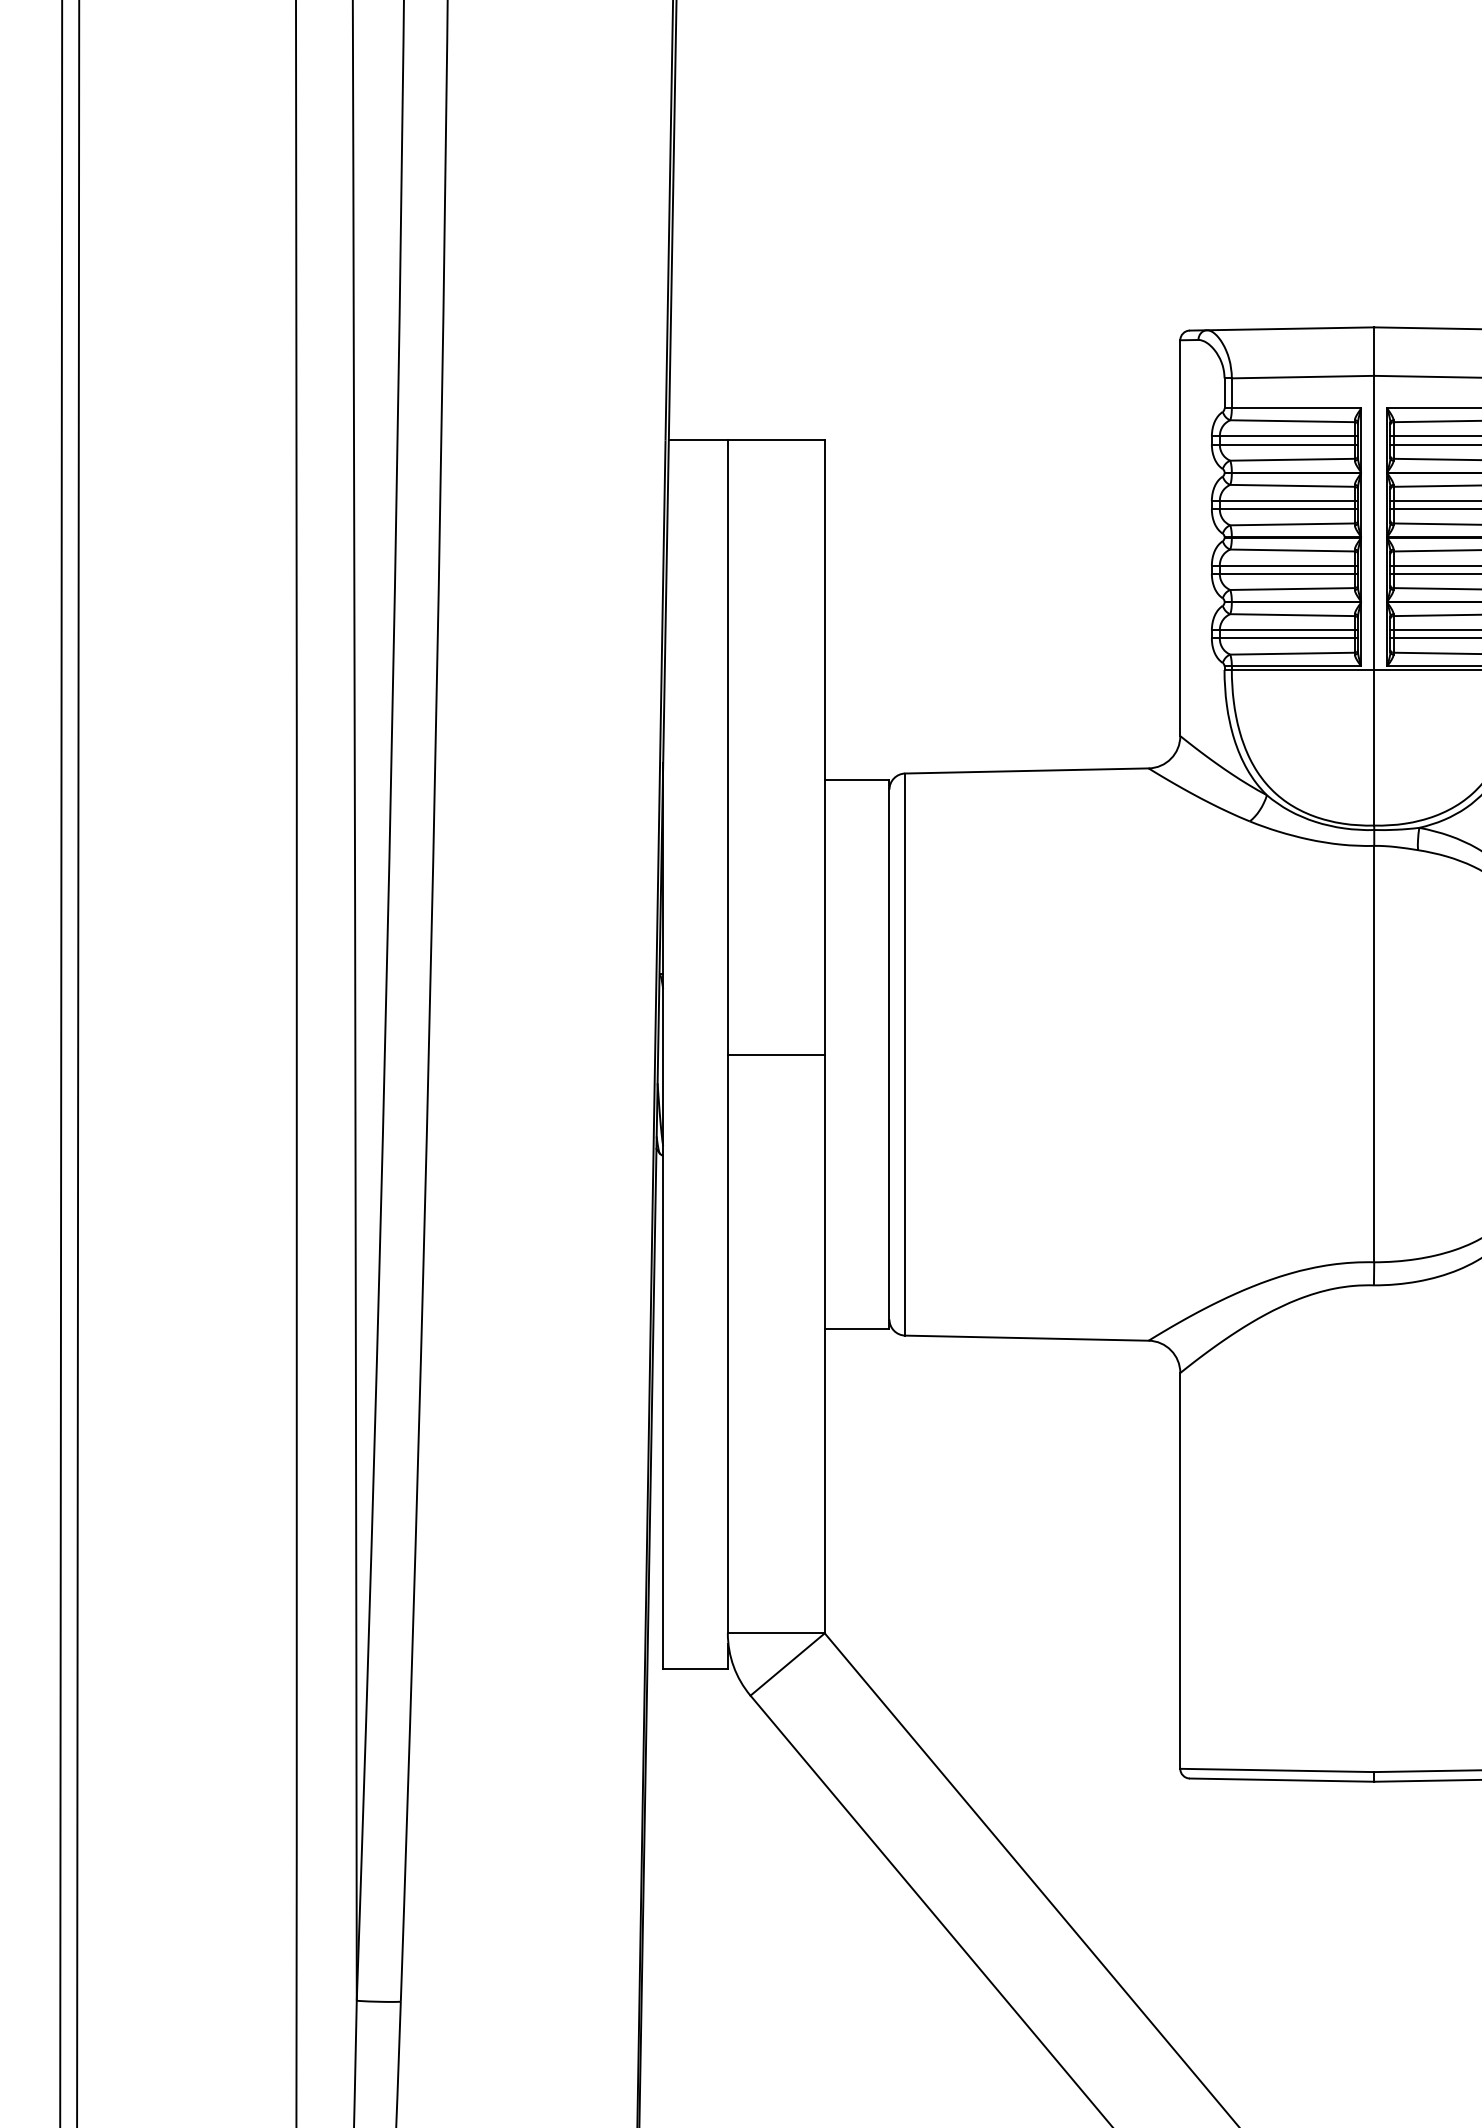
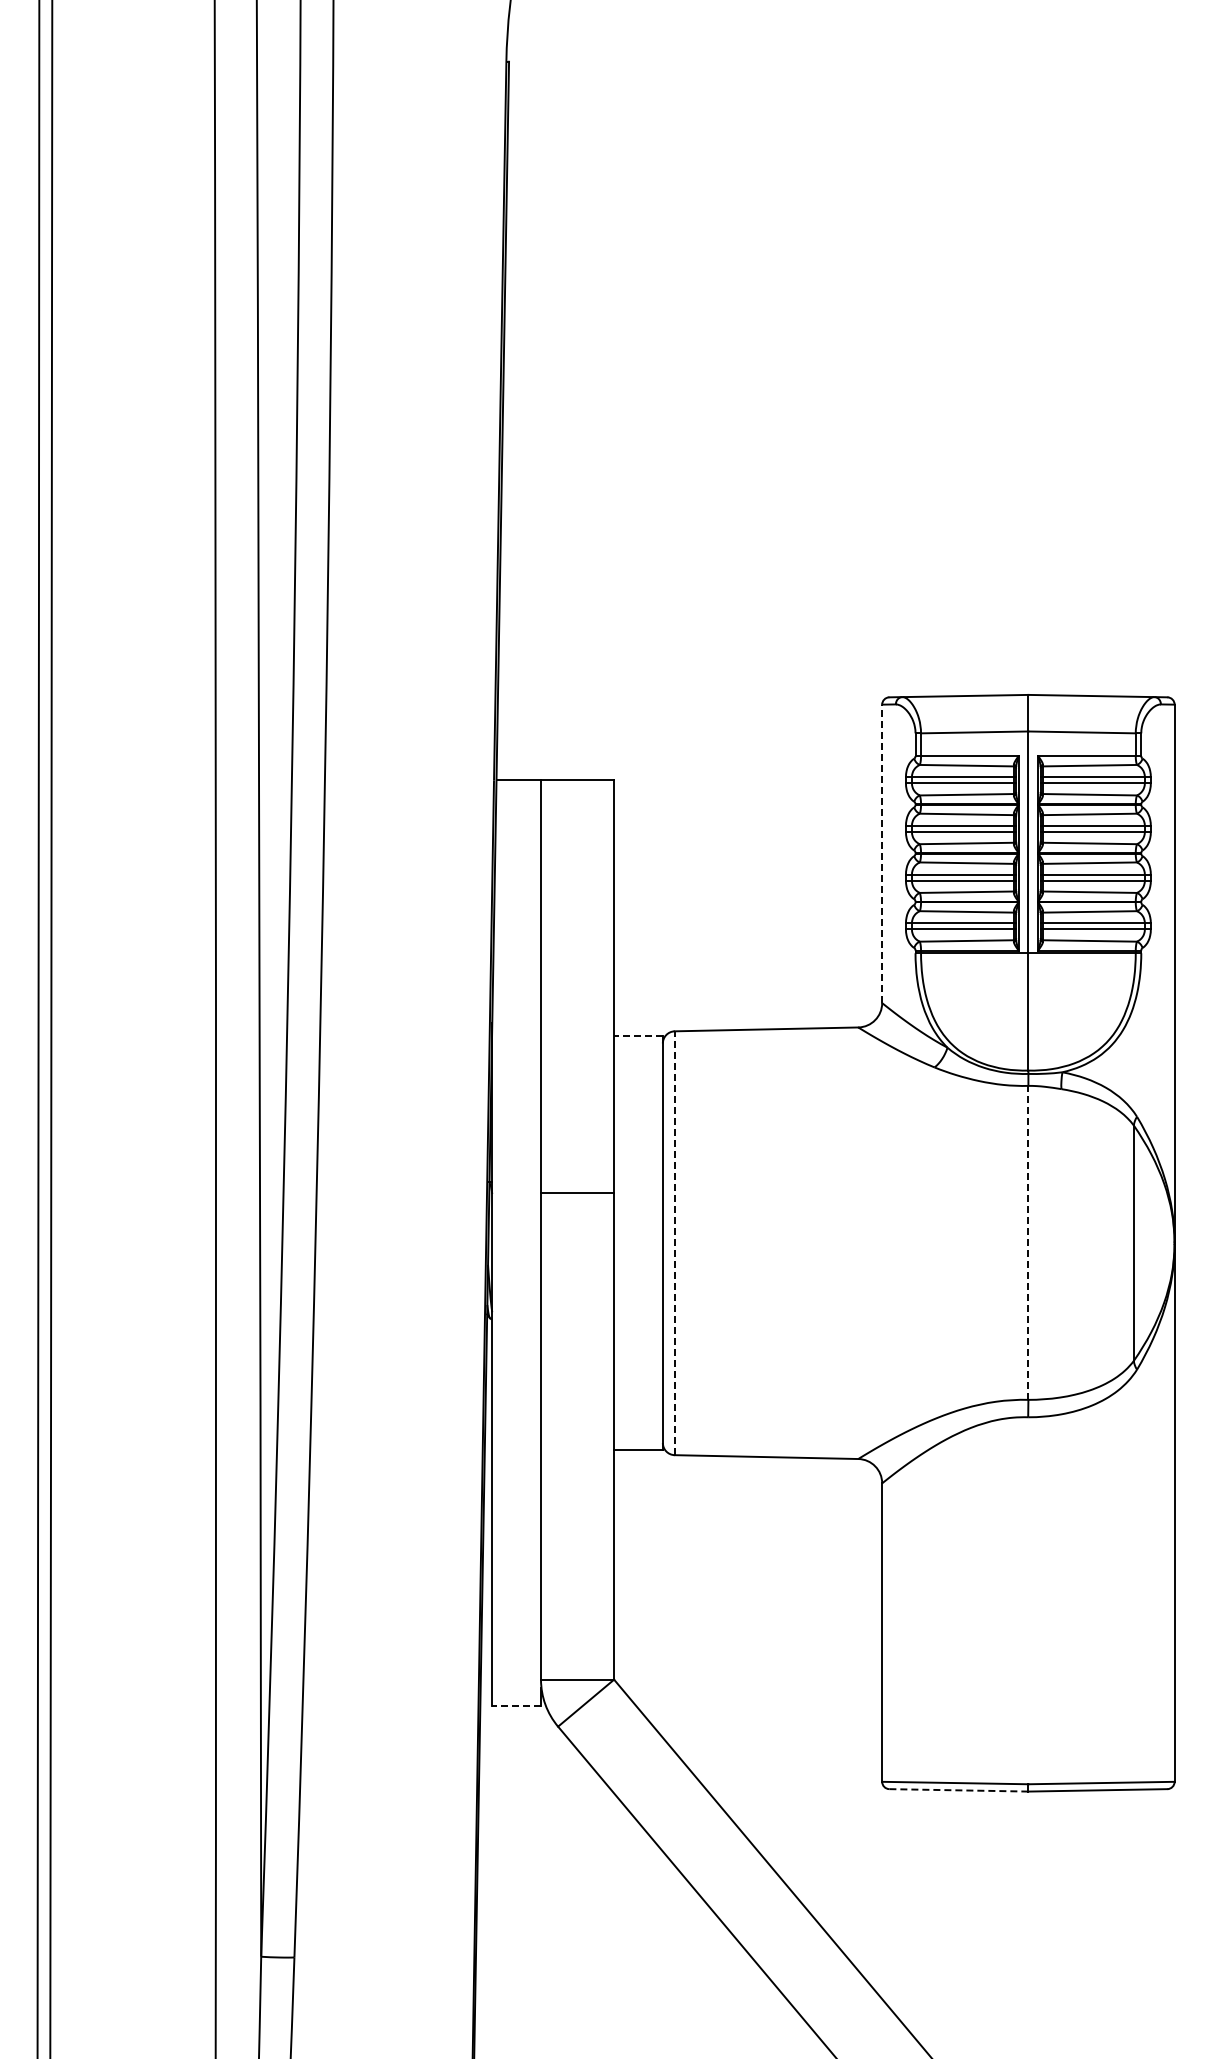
line: (1180, 537) -> (882, 853), solid -> dashed
line: (855, 780) -> (637, 1036), solid -> dashed
line: (1374, 1053) -> (1028, 1242), solid -> dashed
line: (776, 1054) -> (577, 1193), moved
line: (904, 1054) -> (674, 1243), solid -> dashed
line: (695, 1668) -> (516, 1706), solid -> dashed
line: (1281, 1780) -> (958, 1790), solid -> dashed

